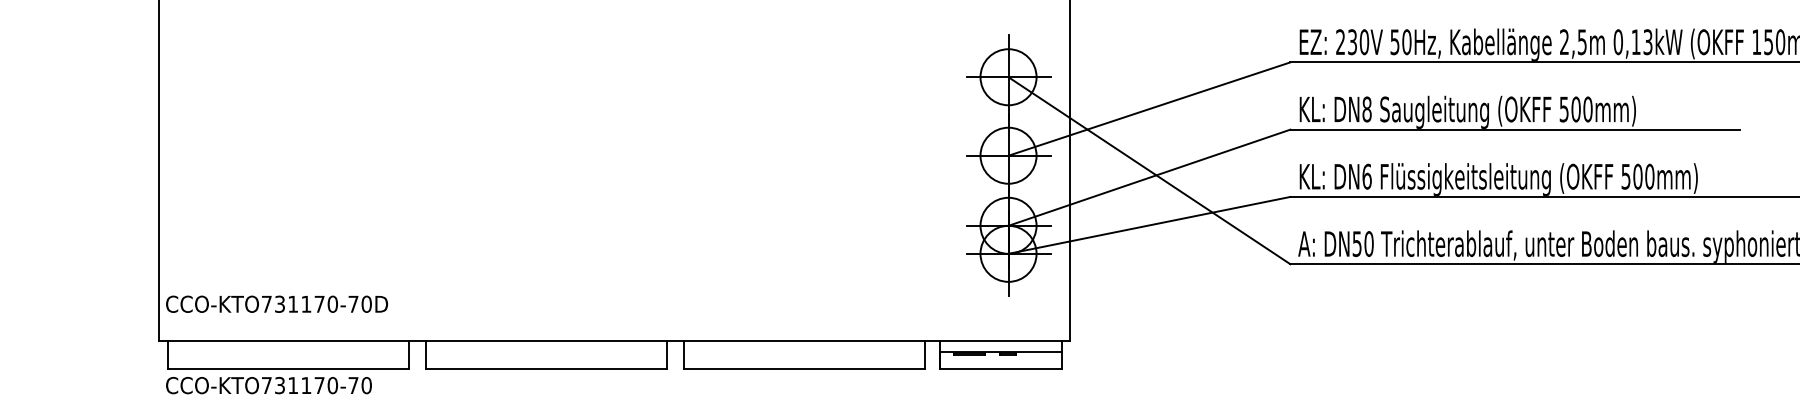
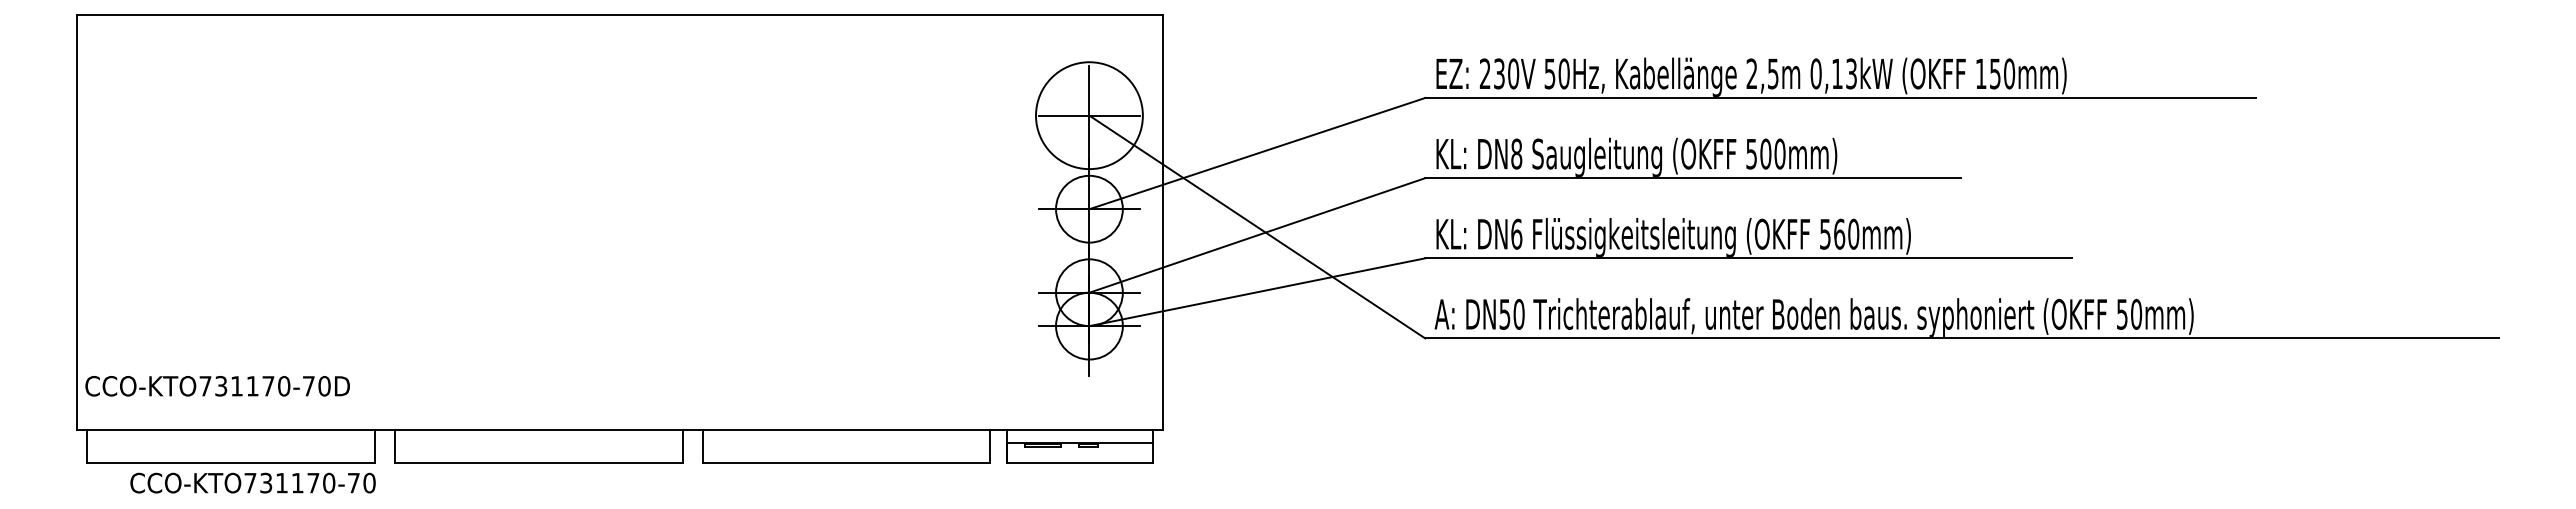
circle: (1008, 77) -> (1089, 115), size x1.6
text: (1637, 176) -> (1839, 233), 500mm) -> 560mm)
text: (268, 385) -> (252, 482), moved

